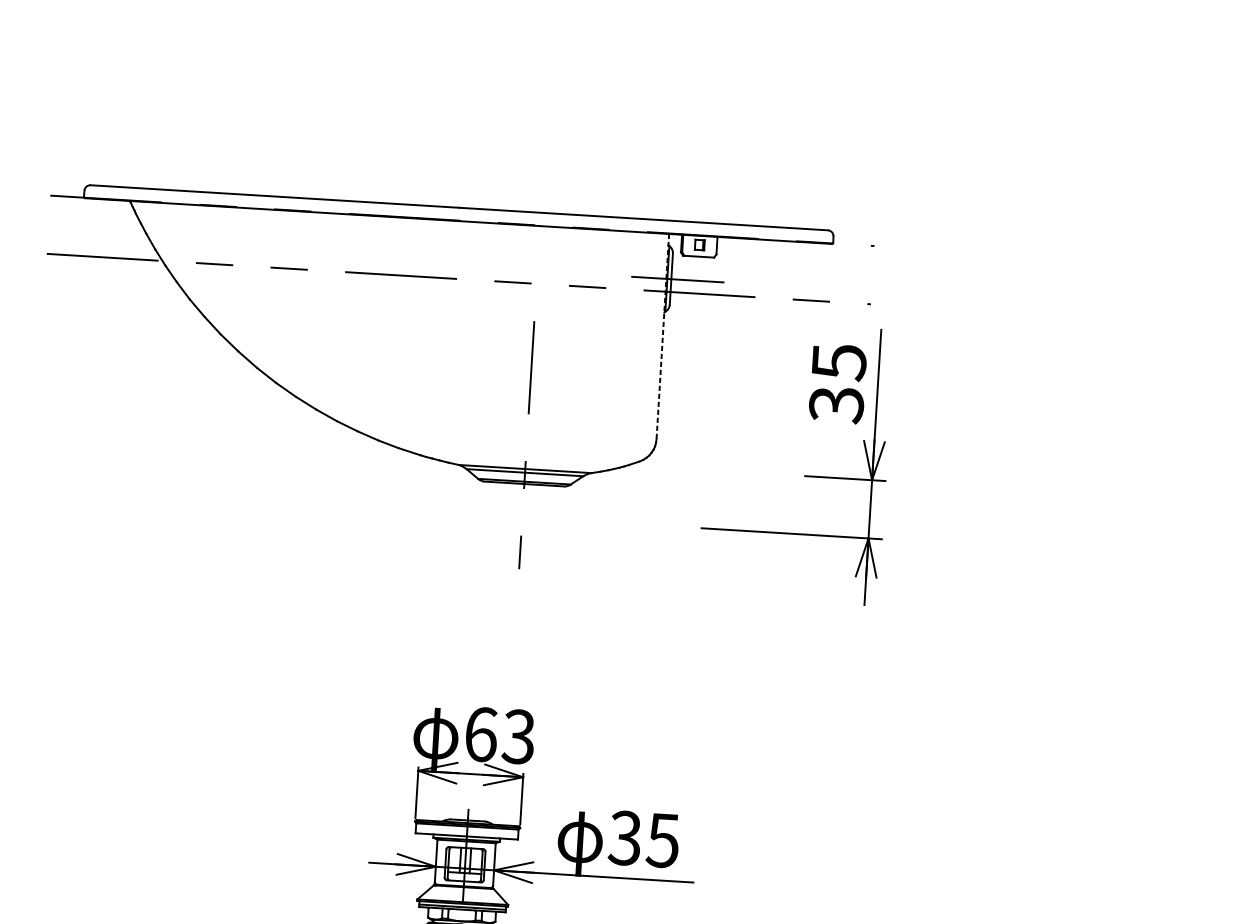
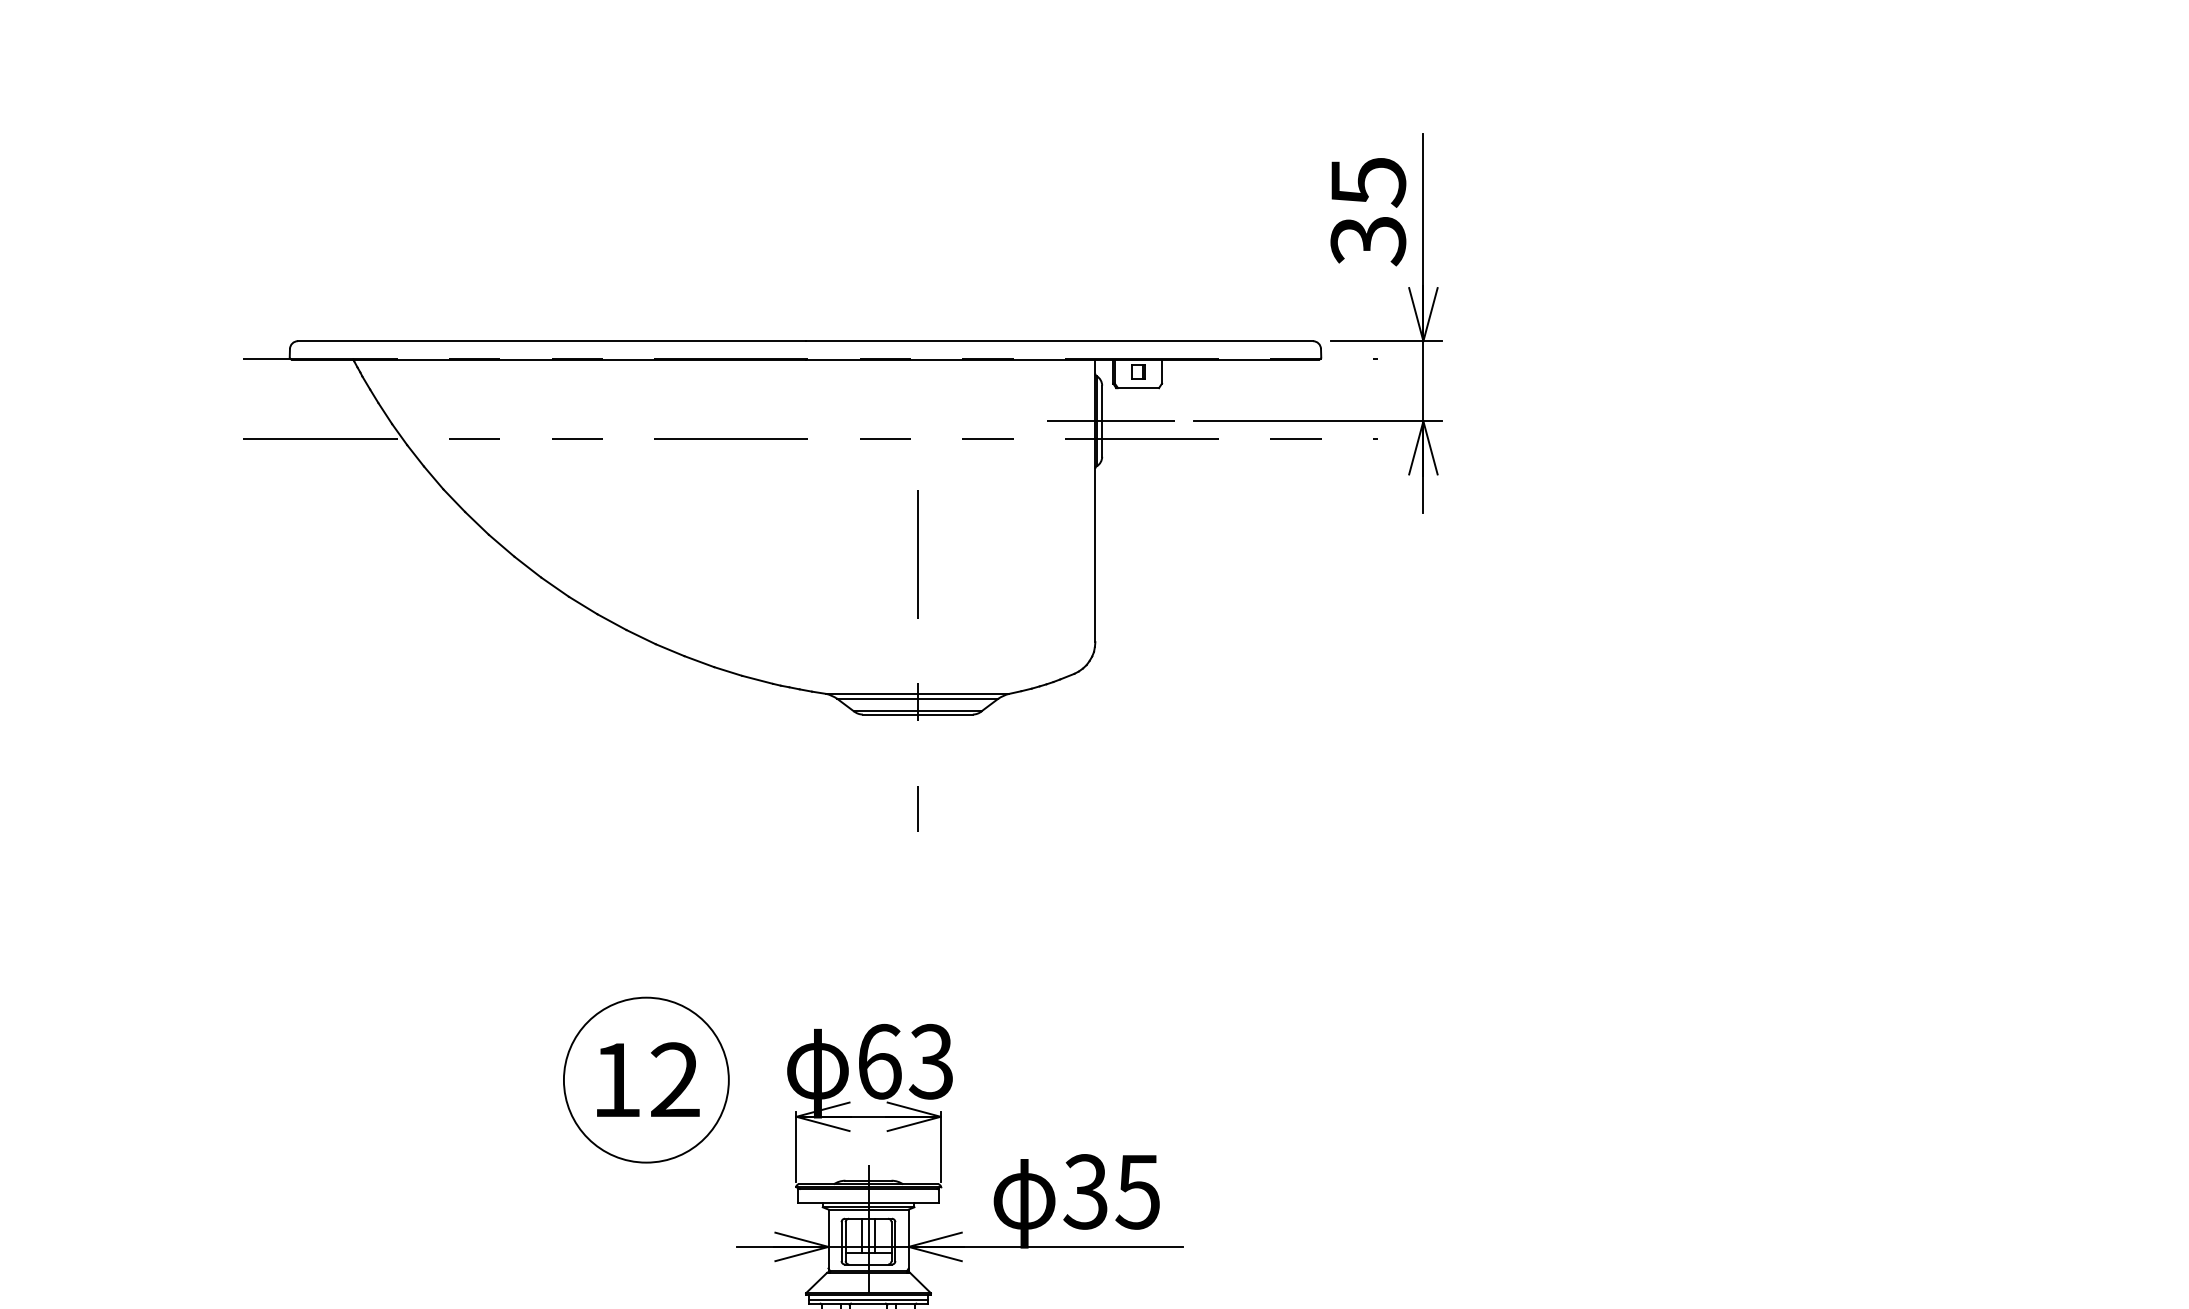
line: (662, 337) -> (1095, 501), dashed -> solid
part: (804, 475) -> (1330, 340), moved
part: (311, 737) -> (646, 1079), added

